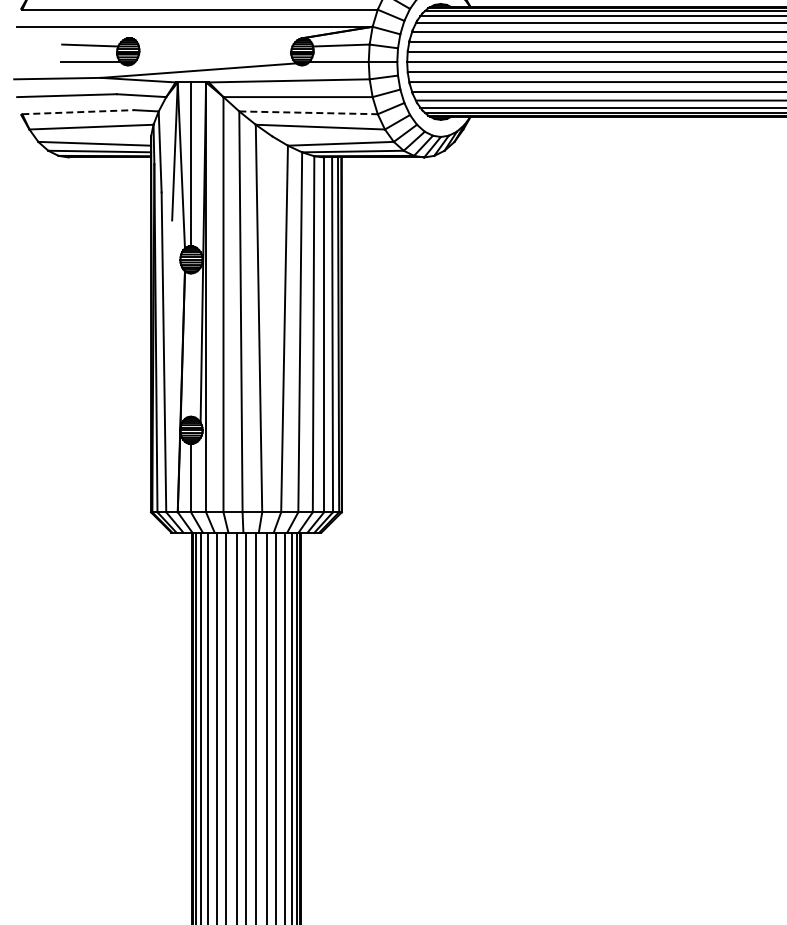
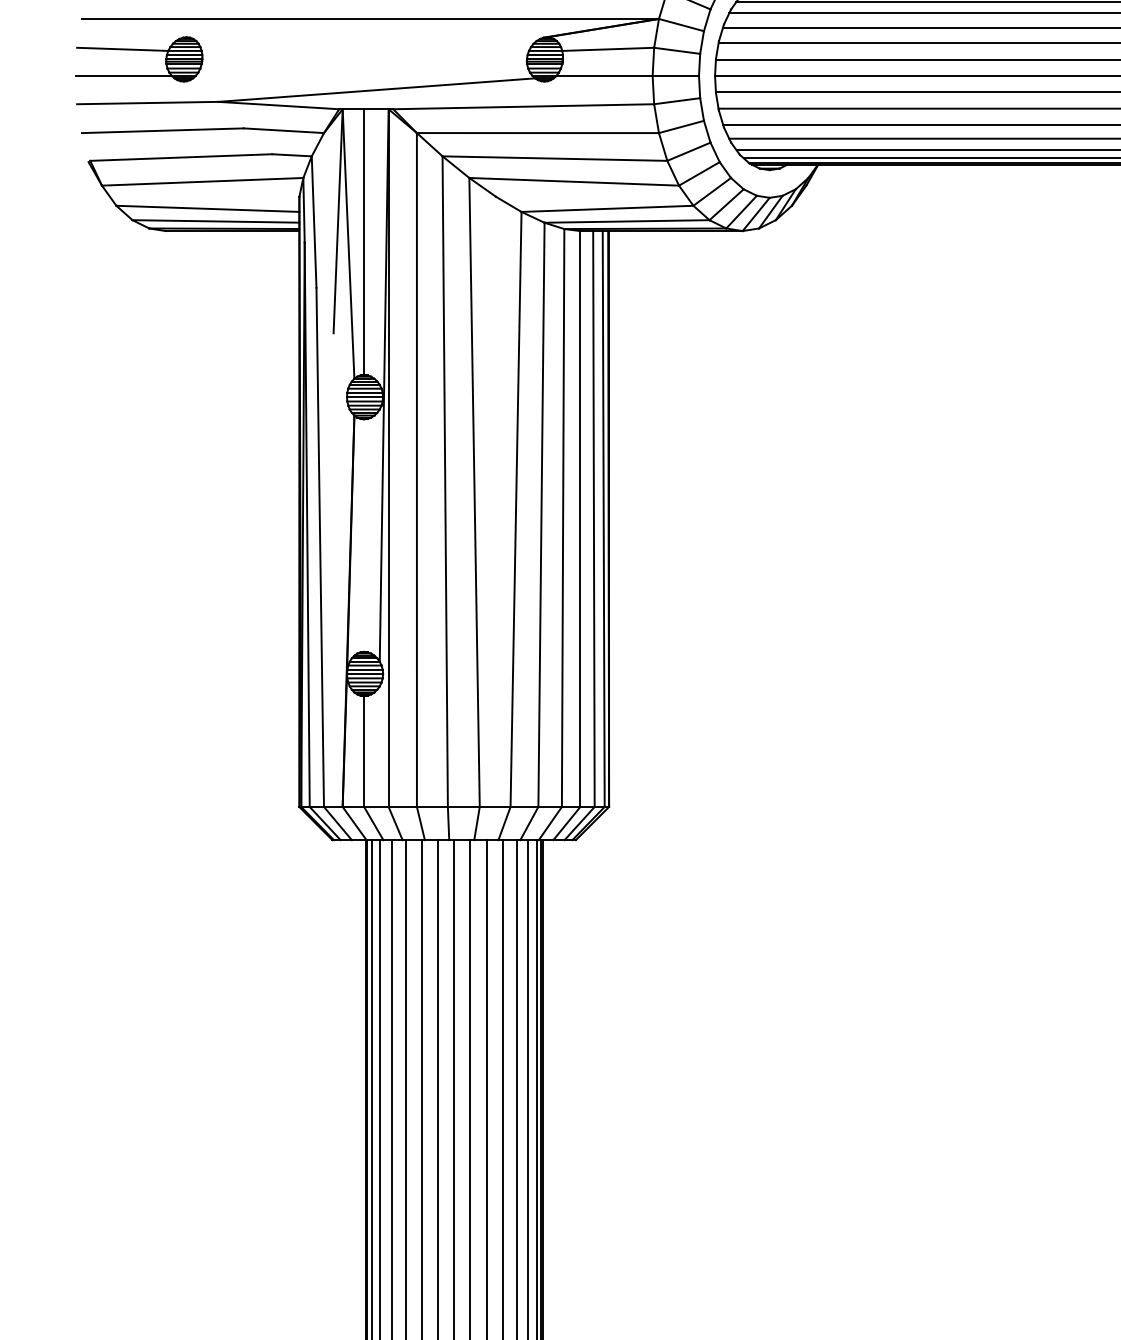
part: (100, 51) -> (139, 59), moved
line: (78, 112) -> (181, 158), dashed -> solid
line: (309, 112) -> (556, 158), dashed -> solid

